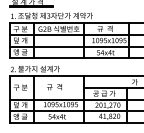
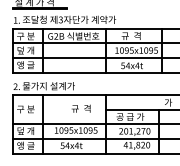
text: (53, 86) -> (80, 108), moved

